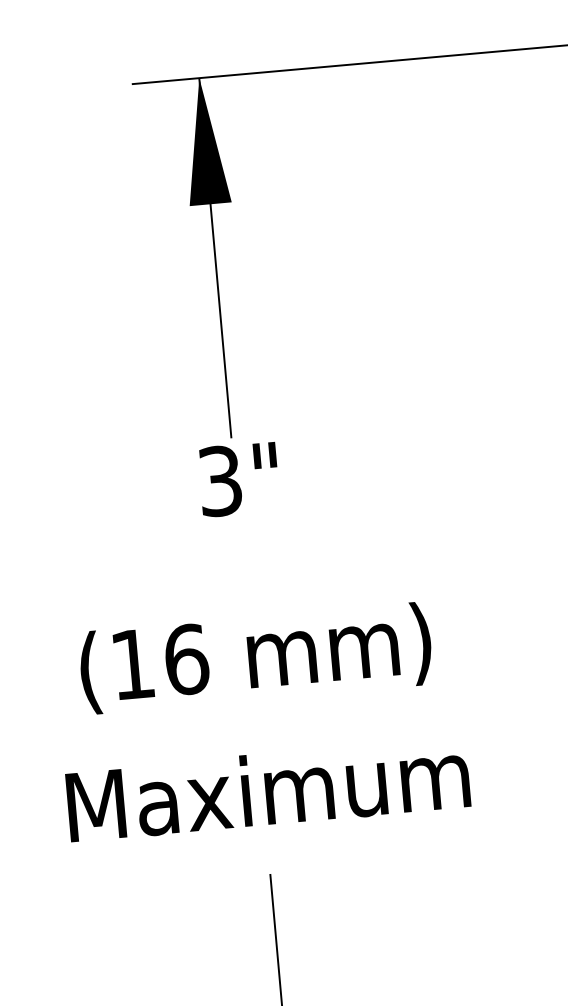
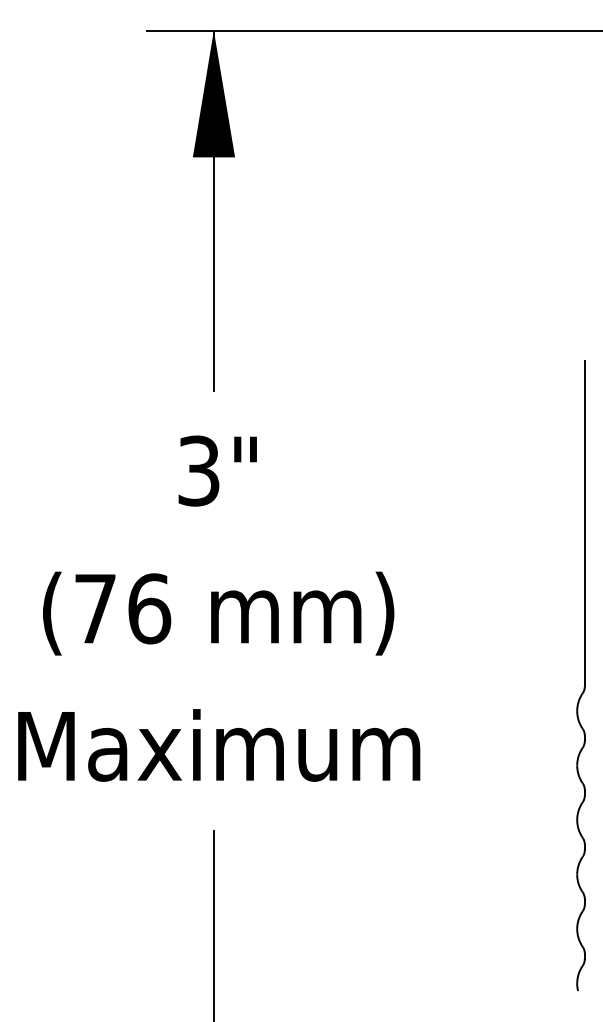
text: (238, 478) -> (217, 470), moved
text: (132, 664) -> (95, 608), (16 -> (76

